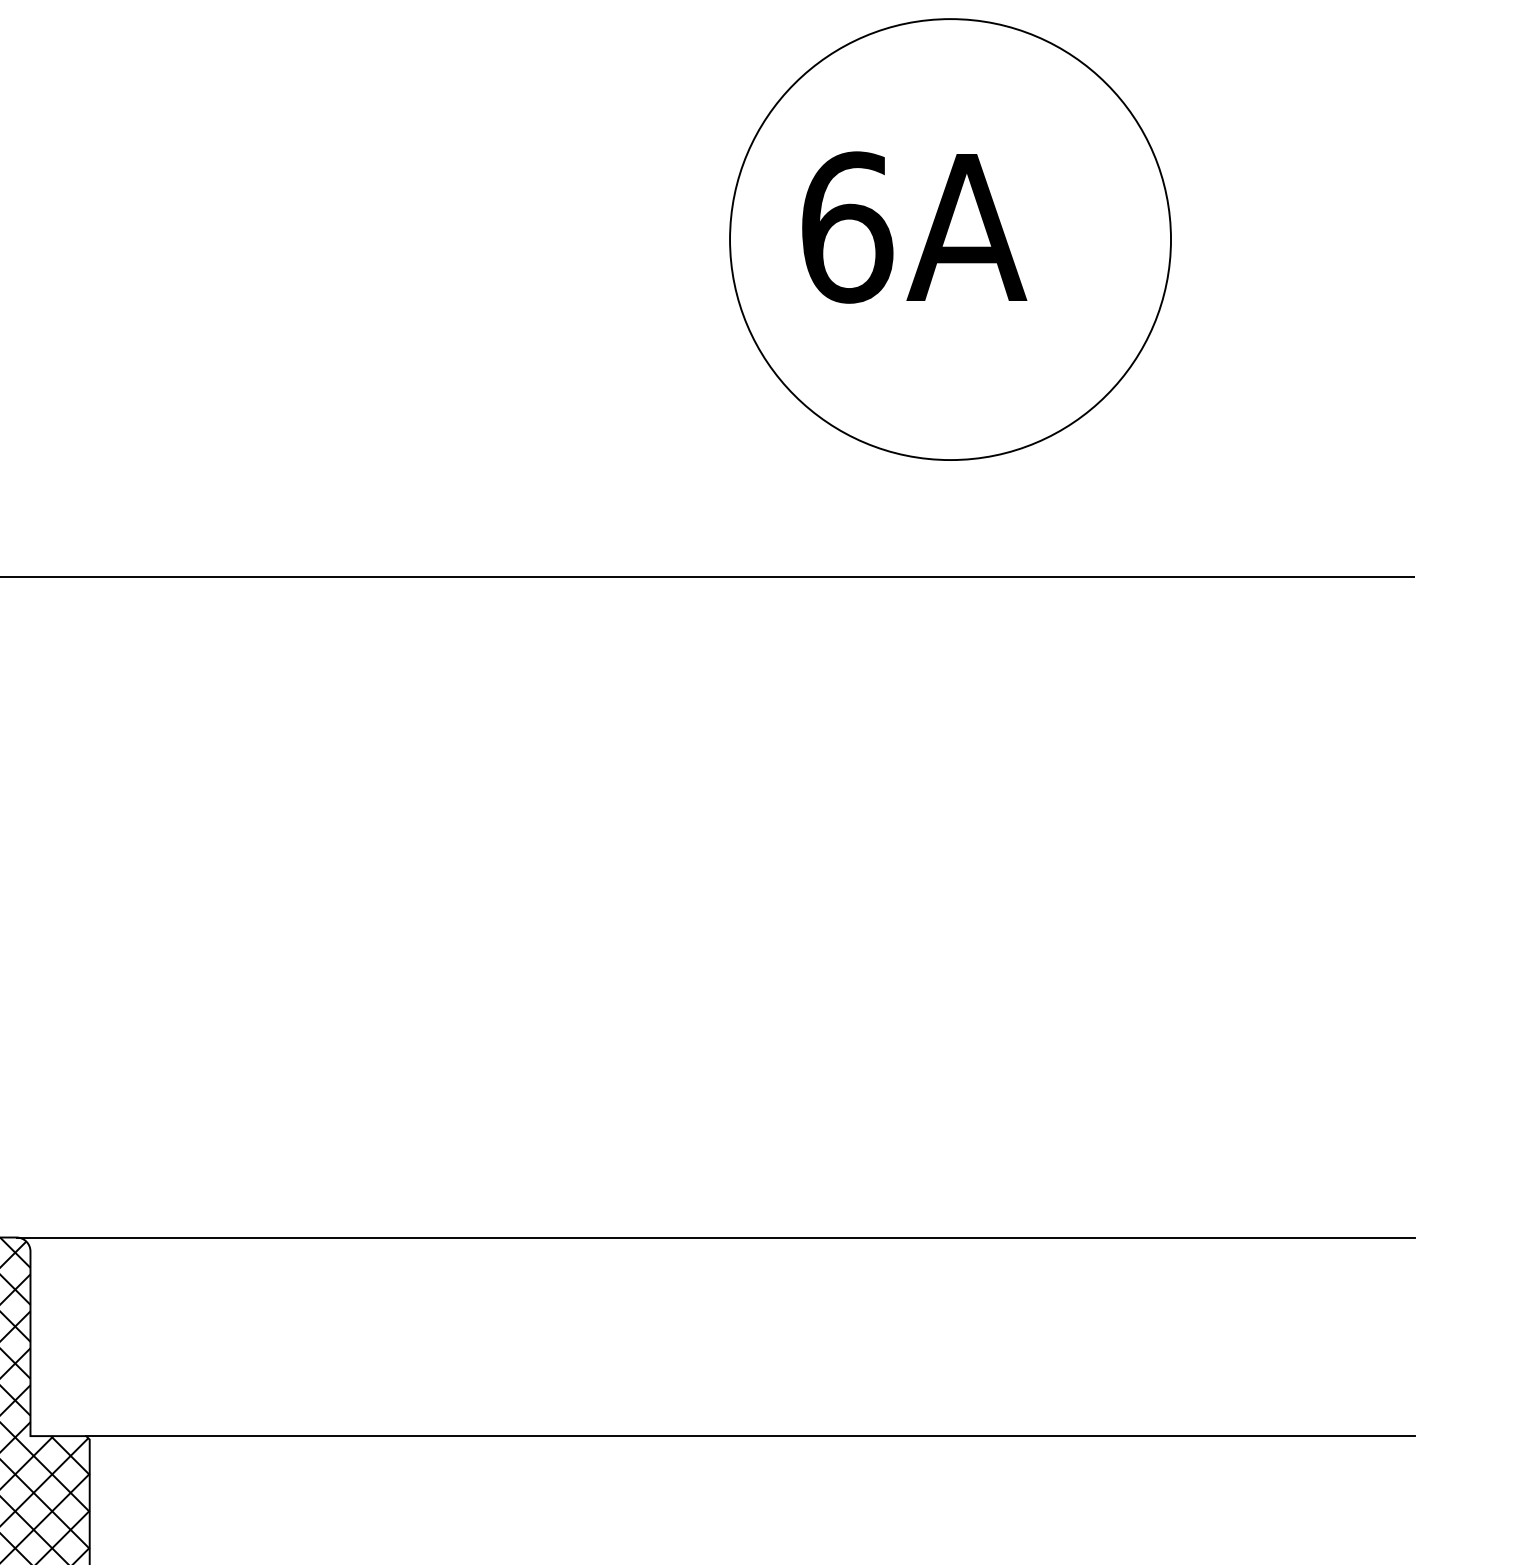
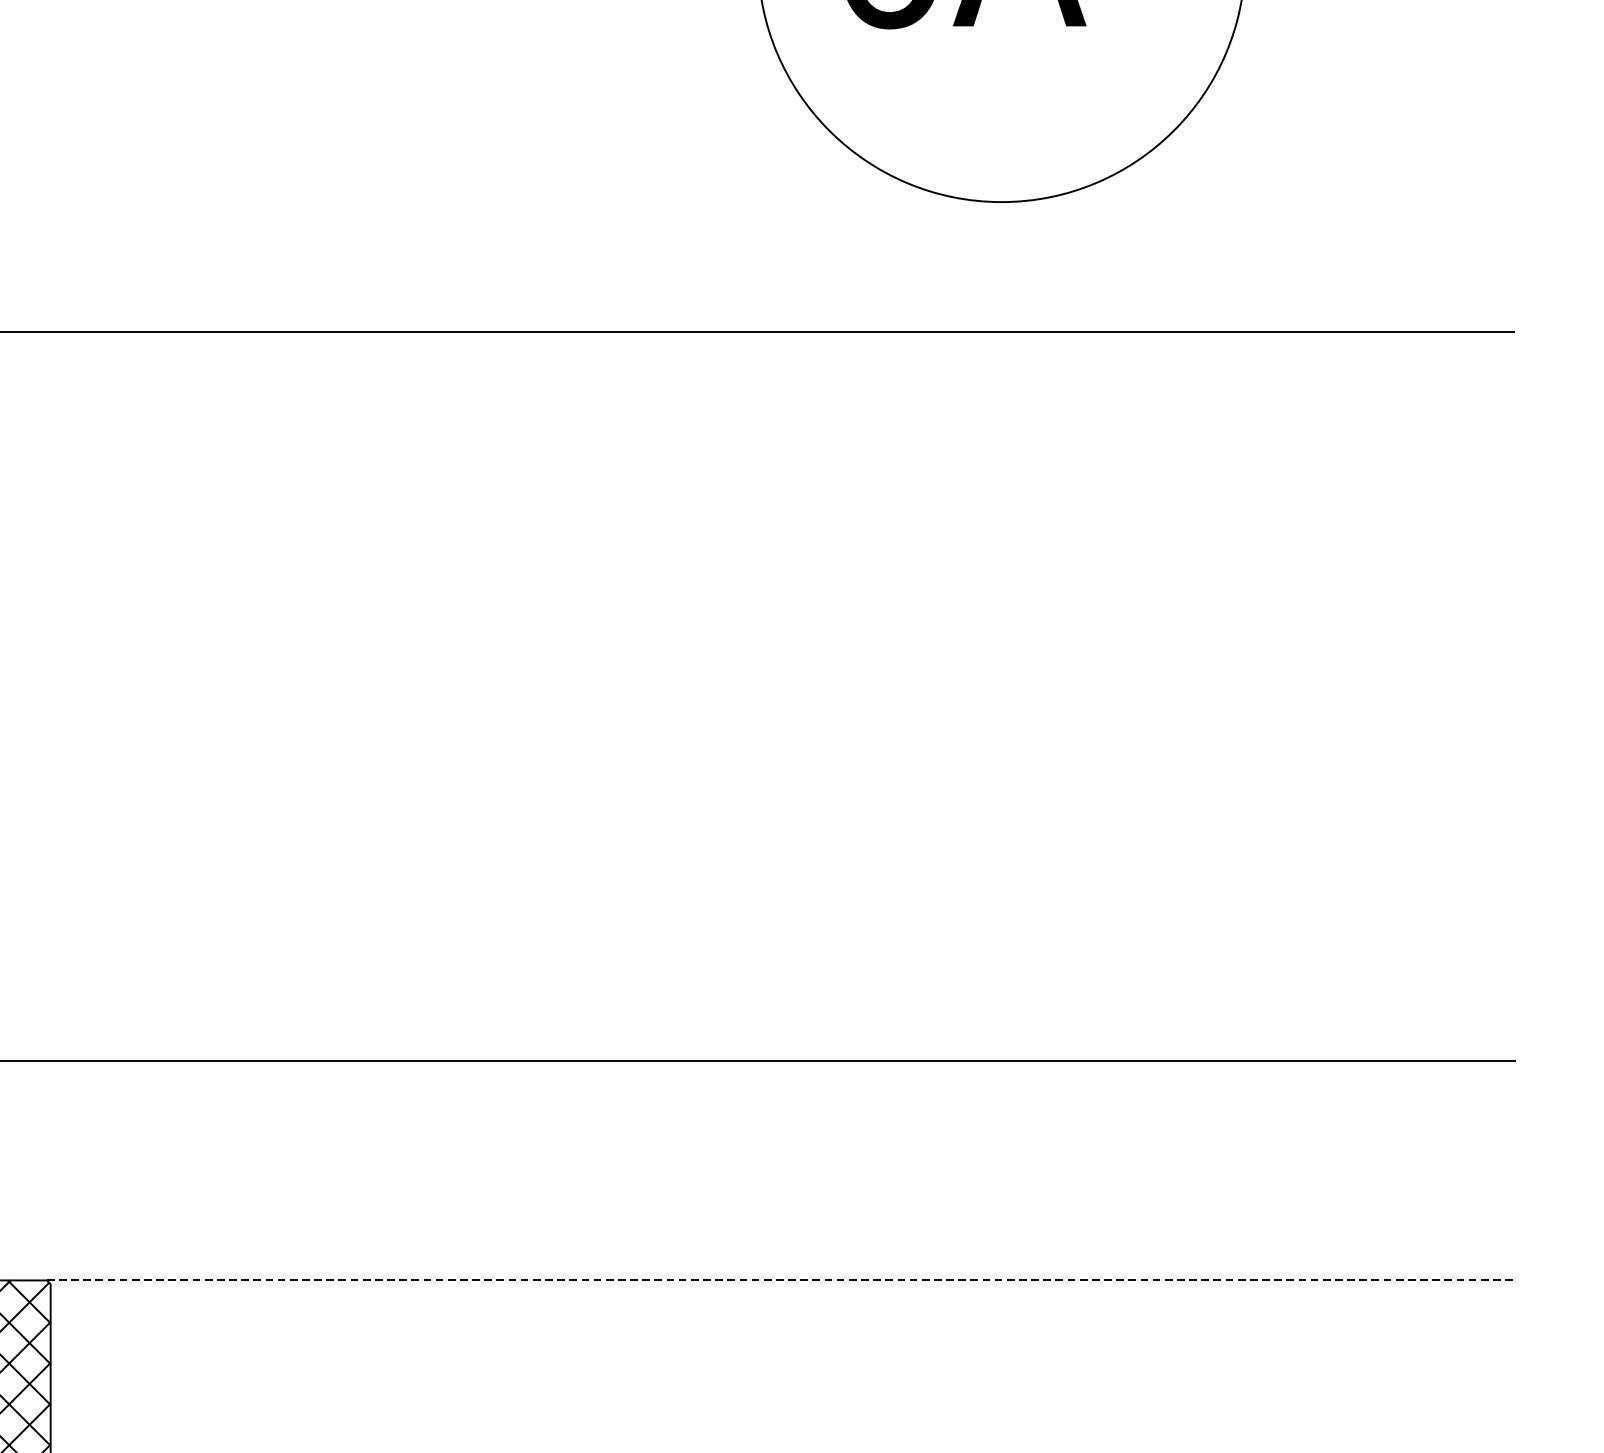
line: (751, 1436) -> (781, 1280), solid -> dashed

